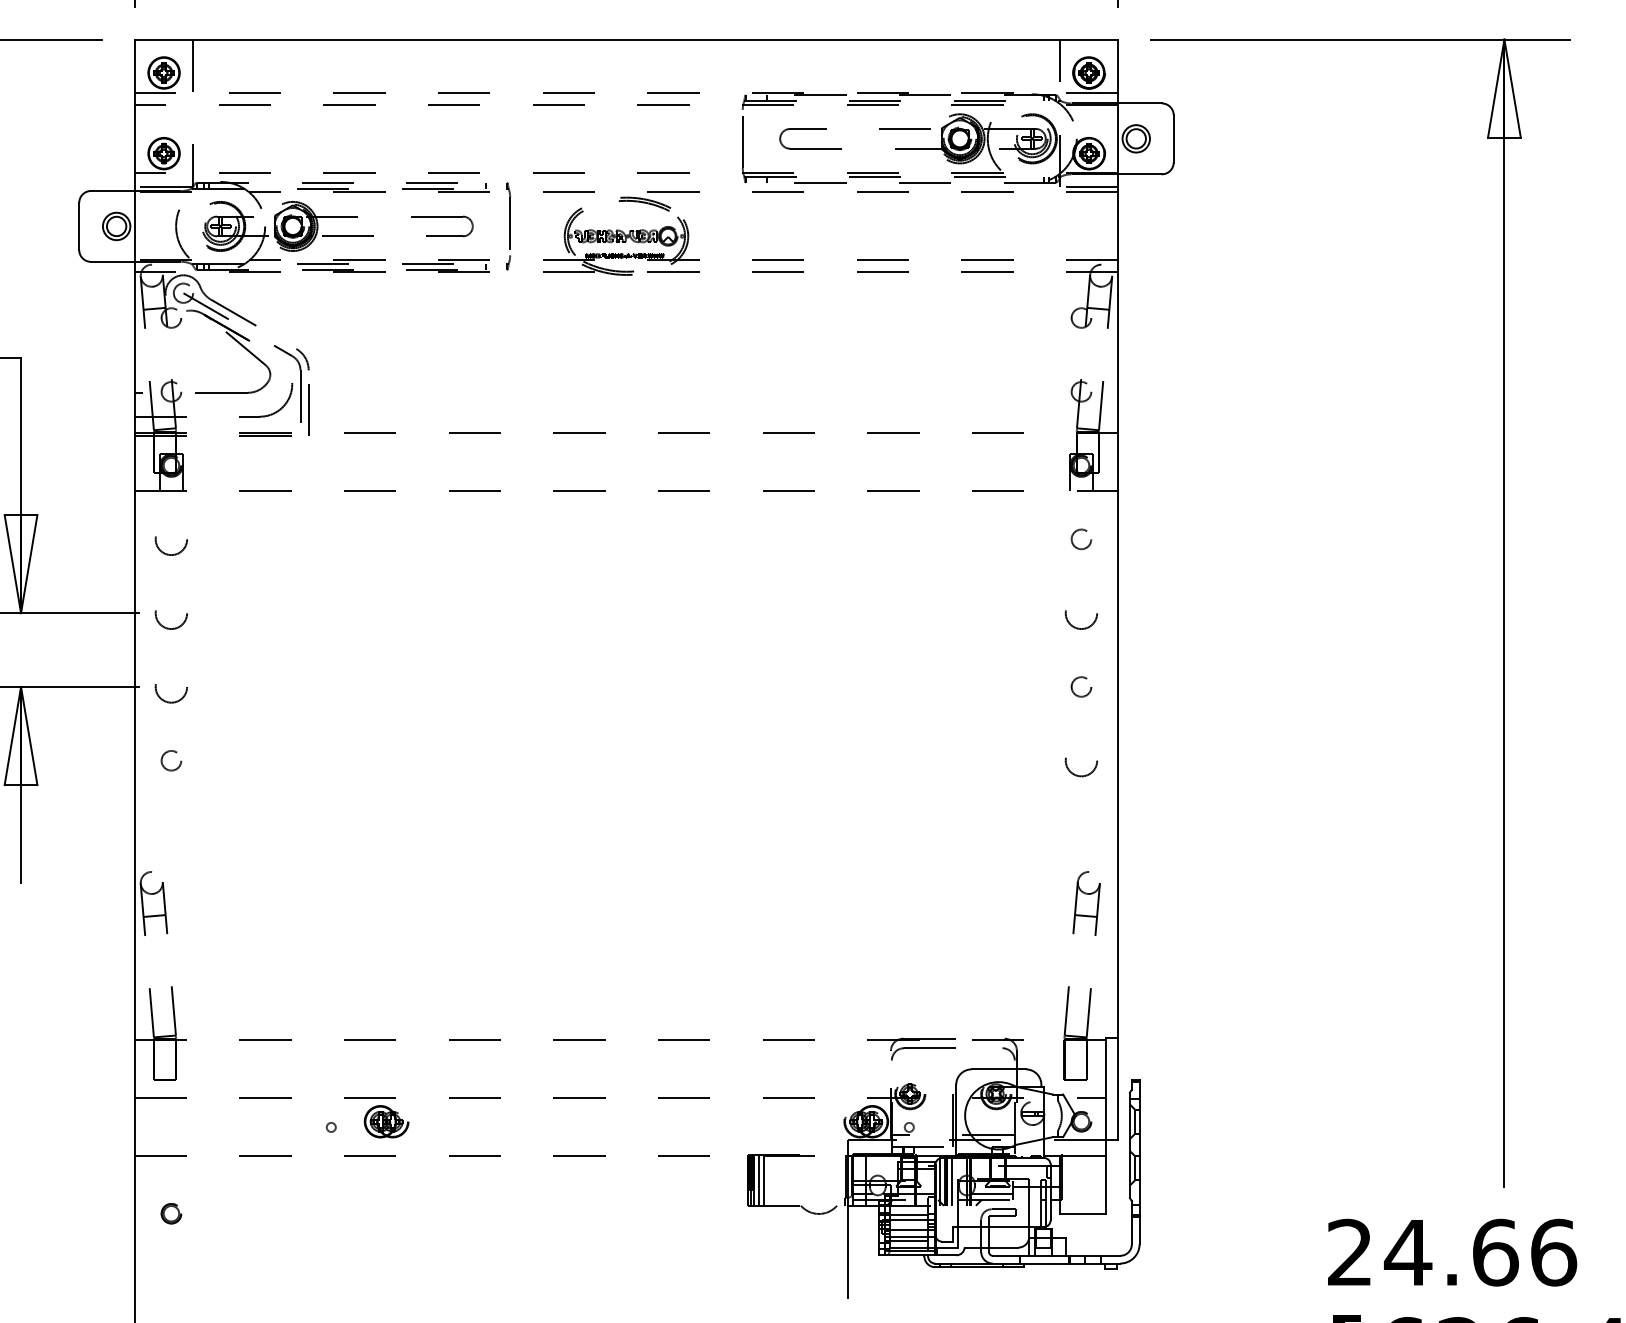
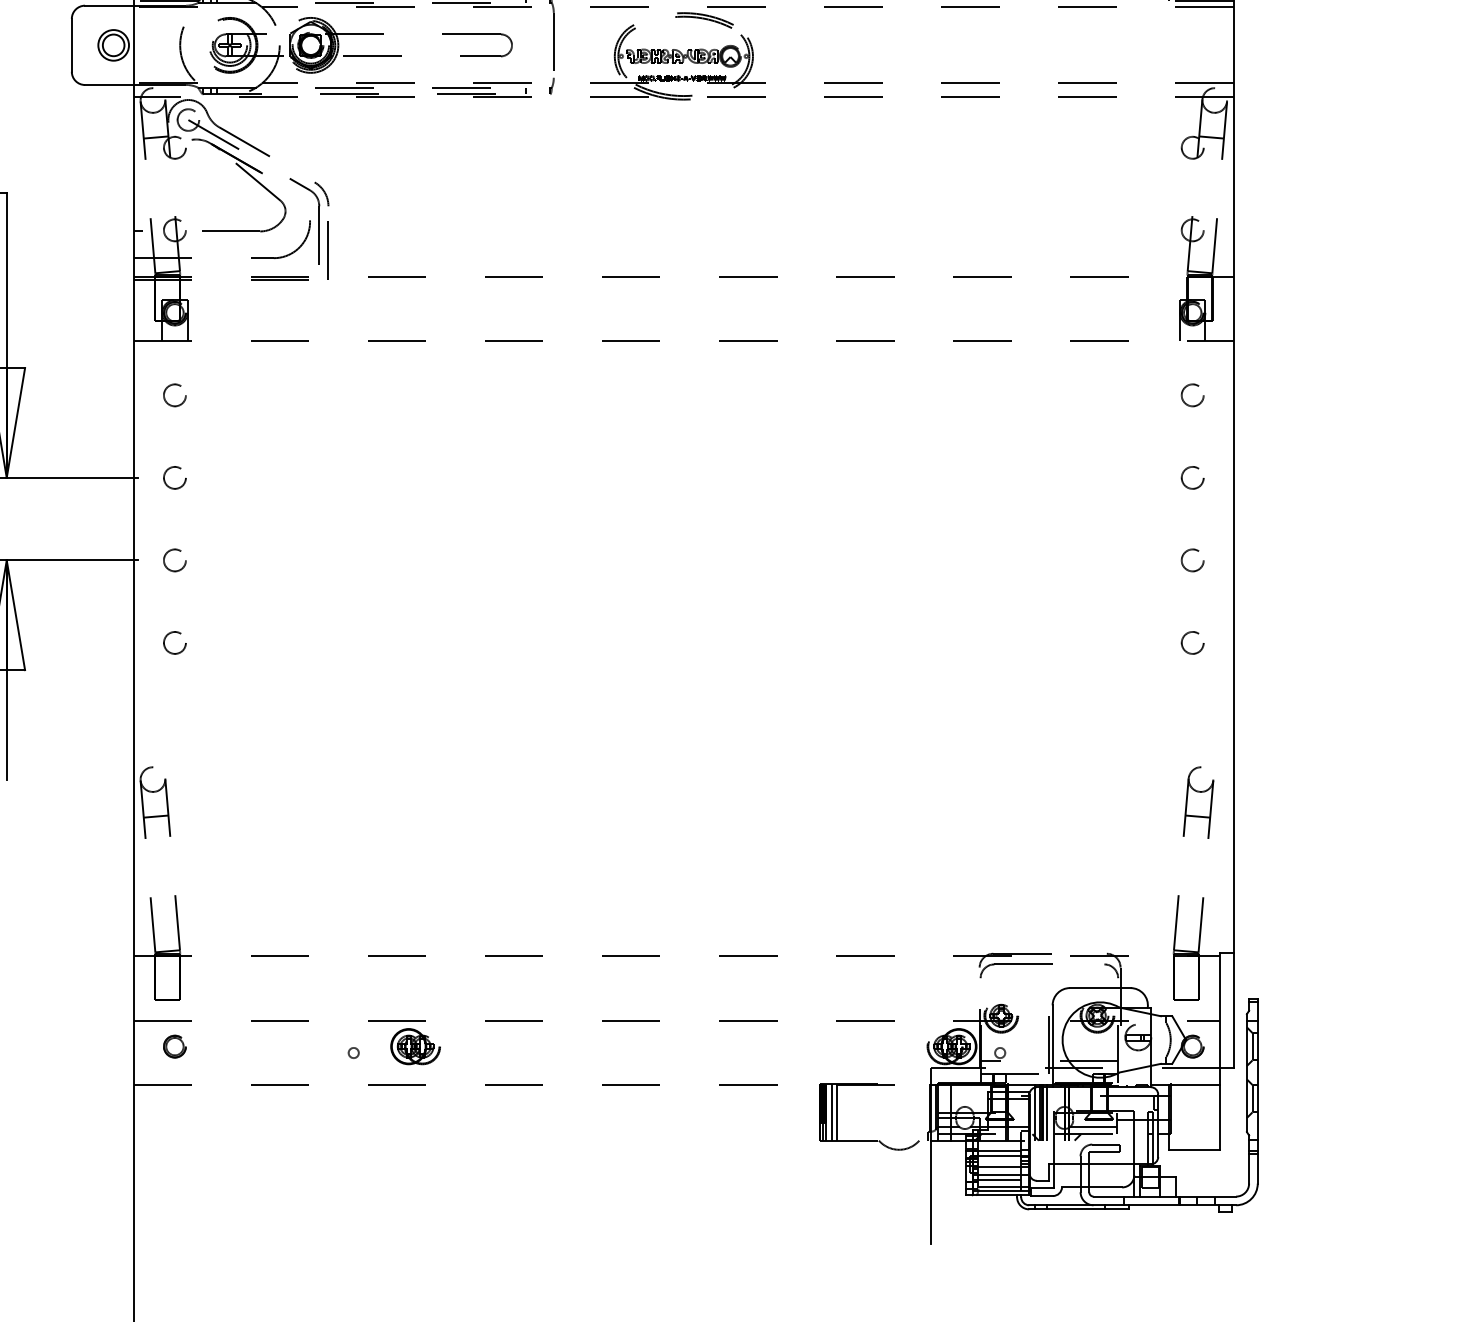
circle: (171, 539) -> (175, 395), size x0.62
circle: (171, 612) -> (175, 477), size x0.62
circle: (1081, 612) -> (1192, 477), size x0.62
circle: (171, 686) -> (175, 559), size x0.62
circle: (1081, 760) -> (1192, 642), size x0.62
part: (171, 1213) -> (175, 1046), moved

